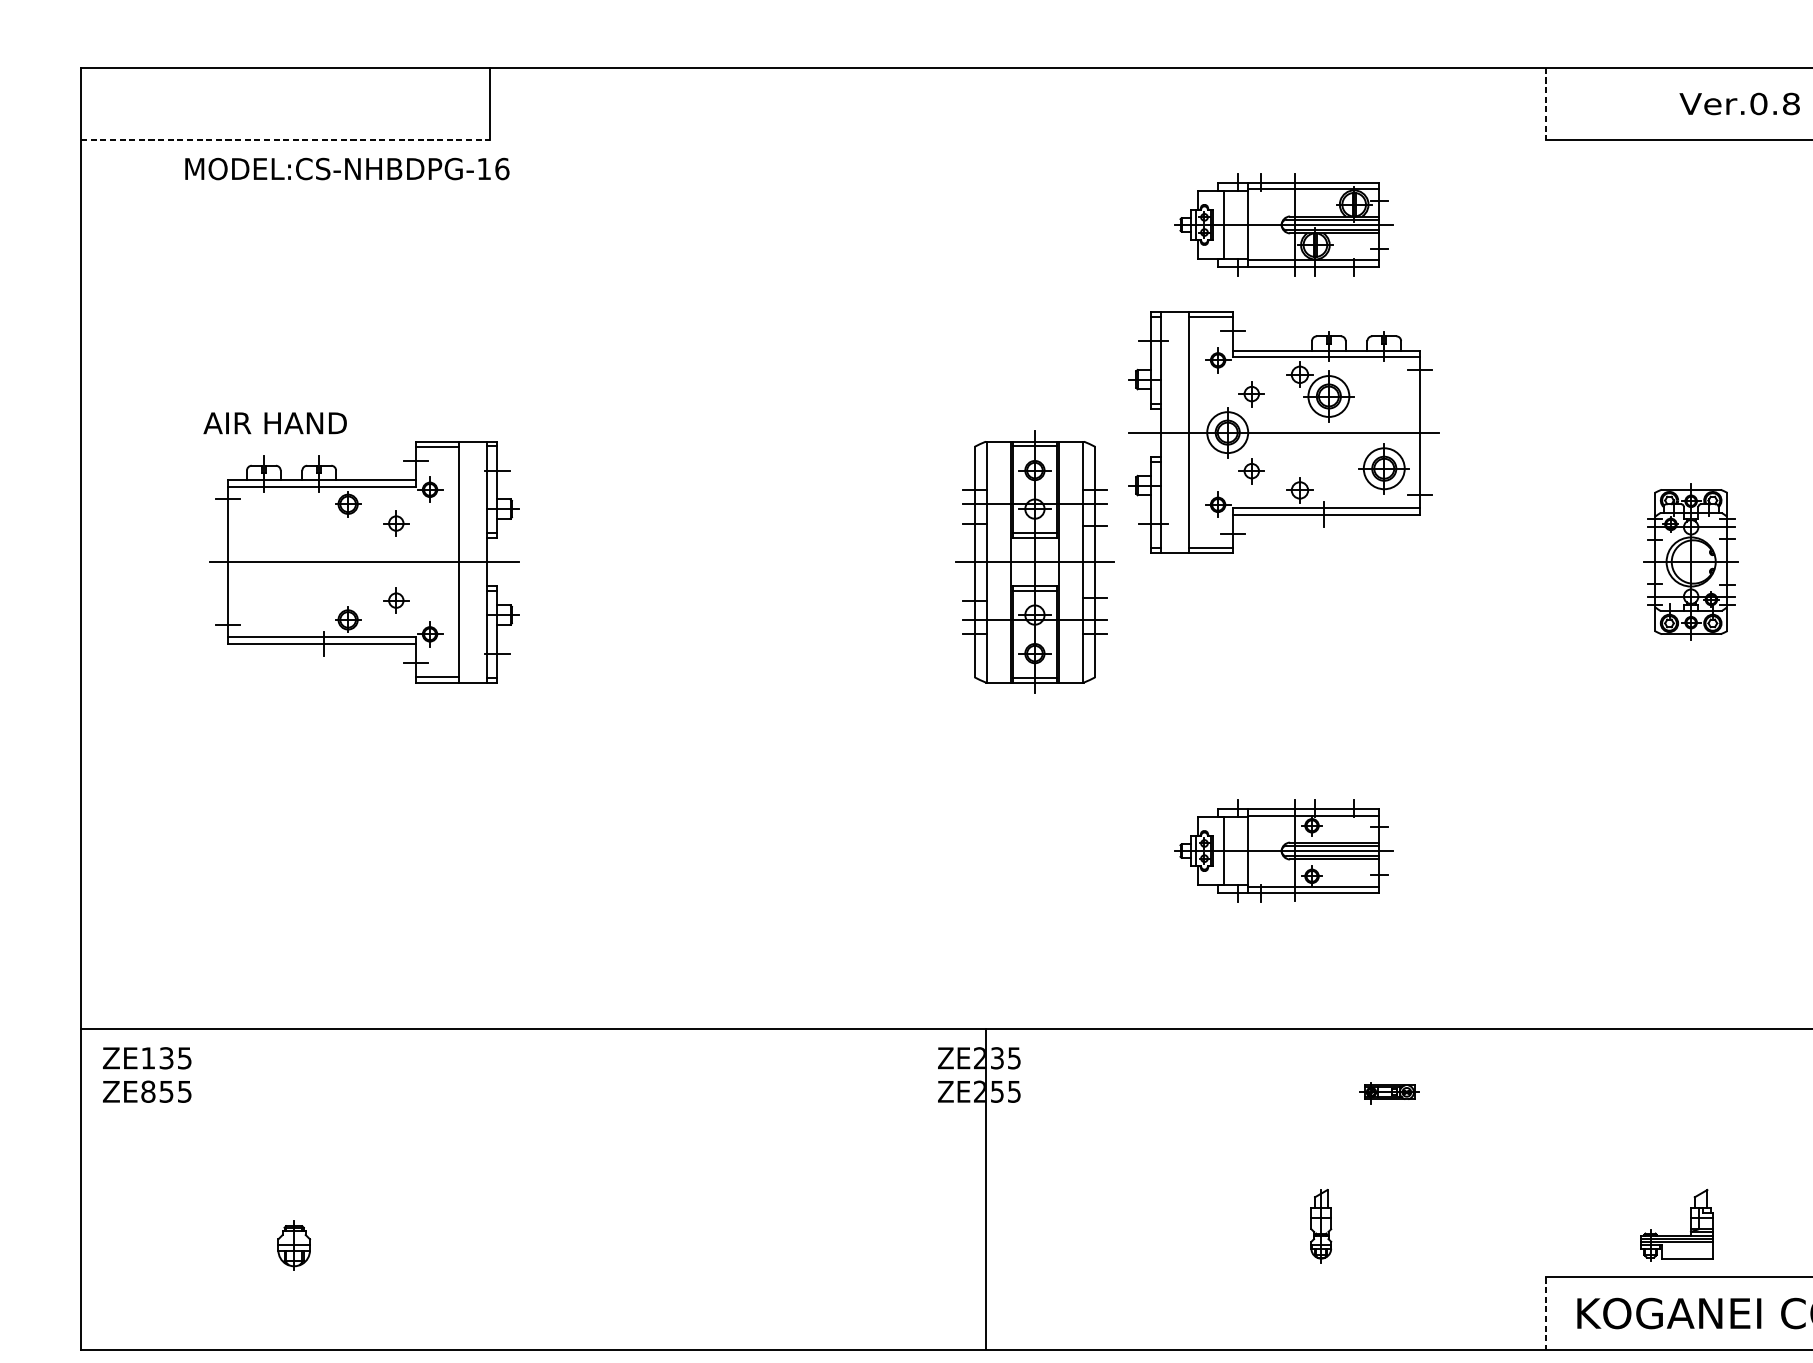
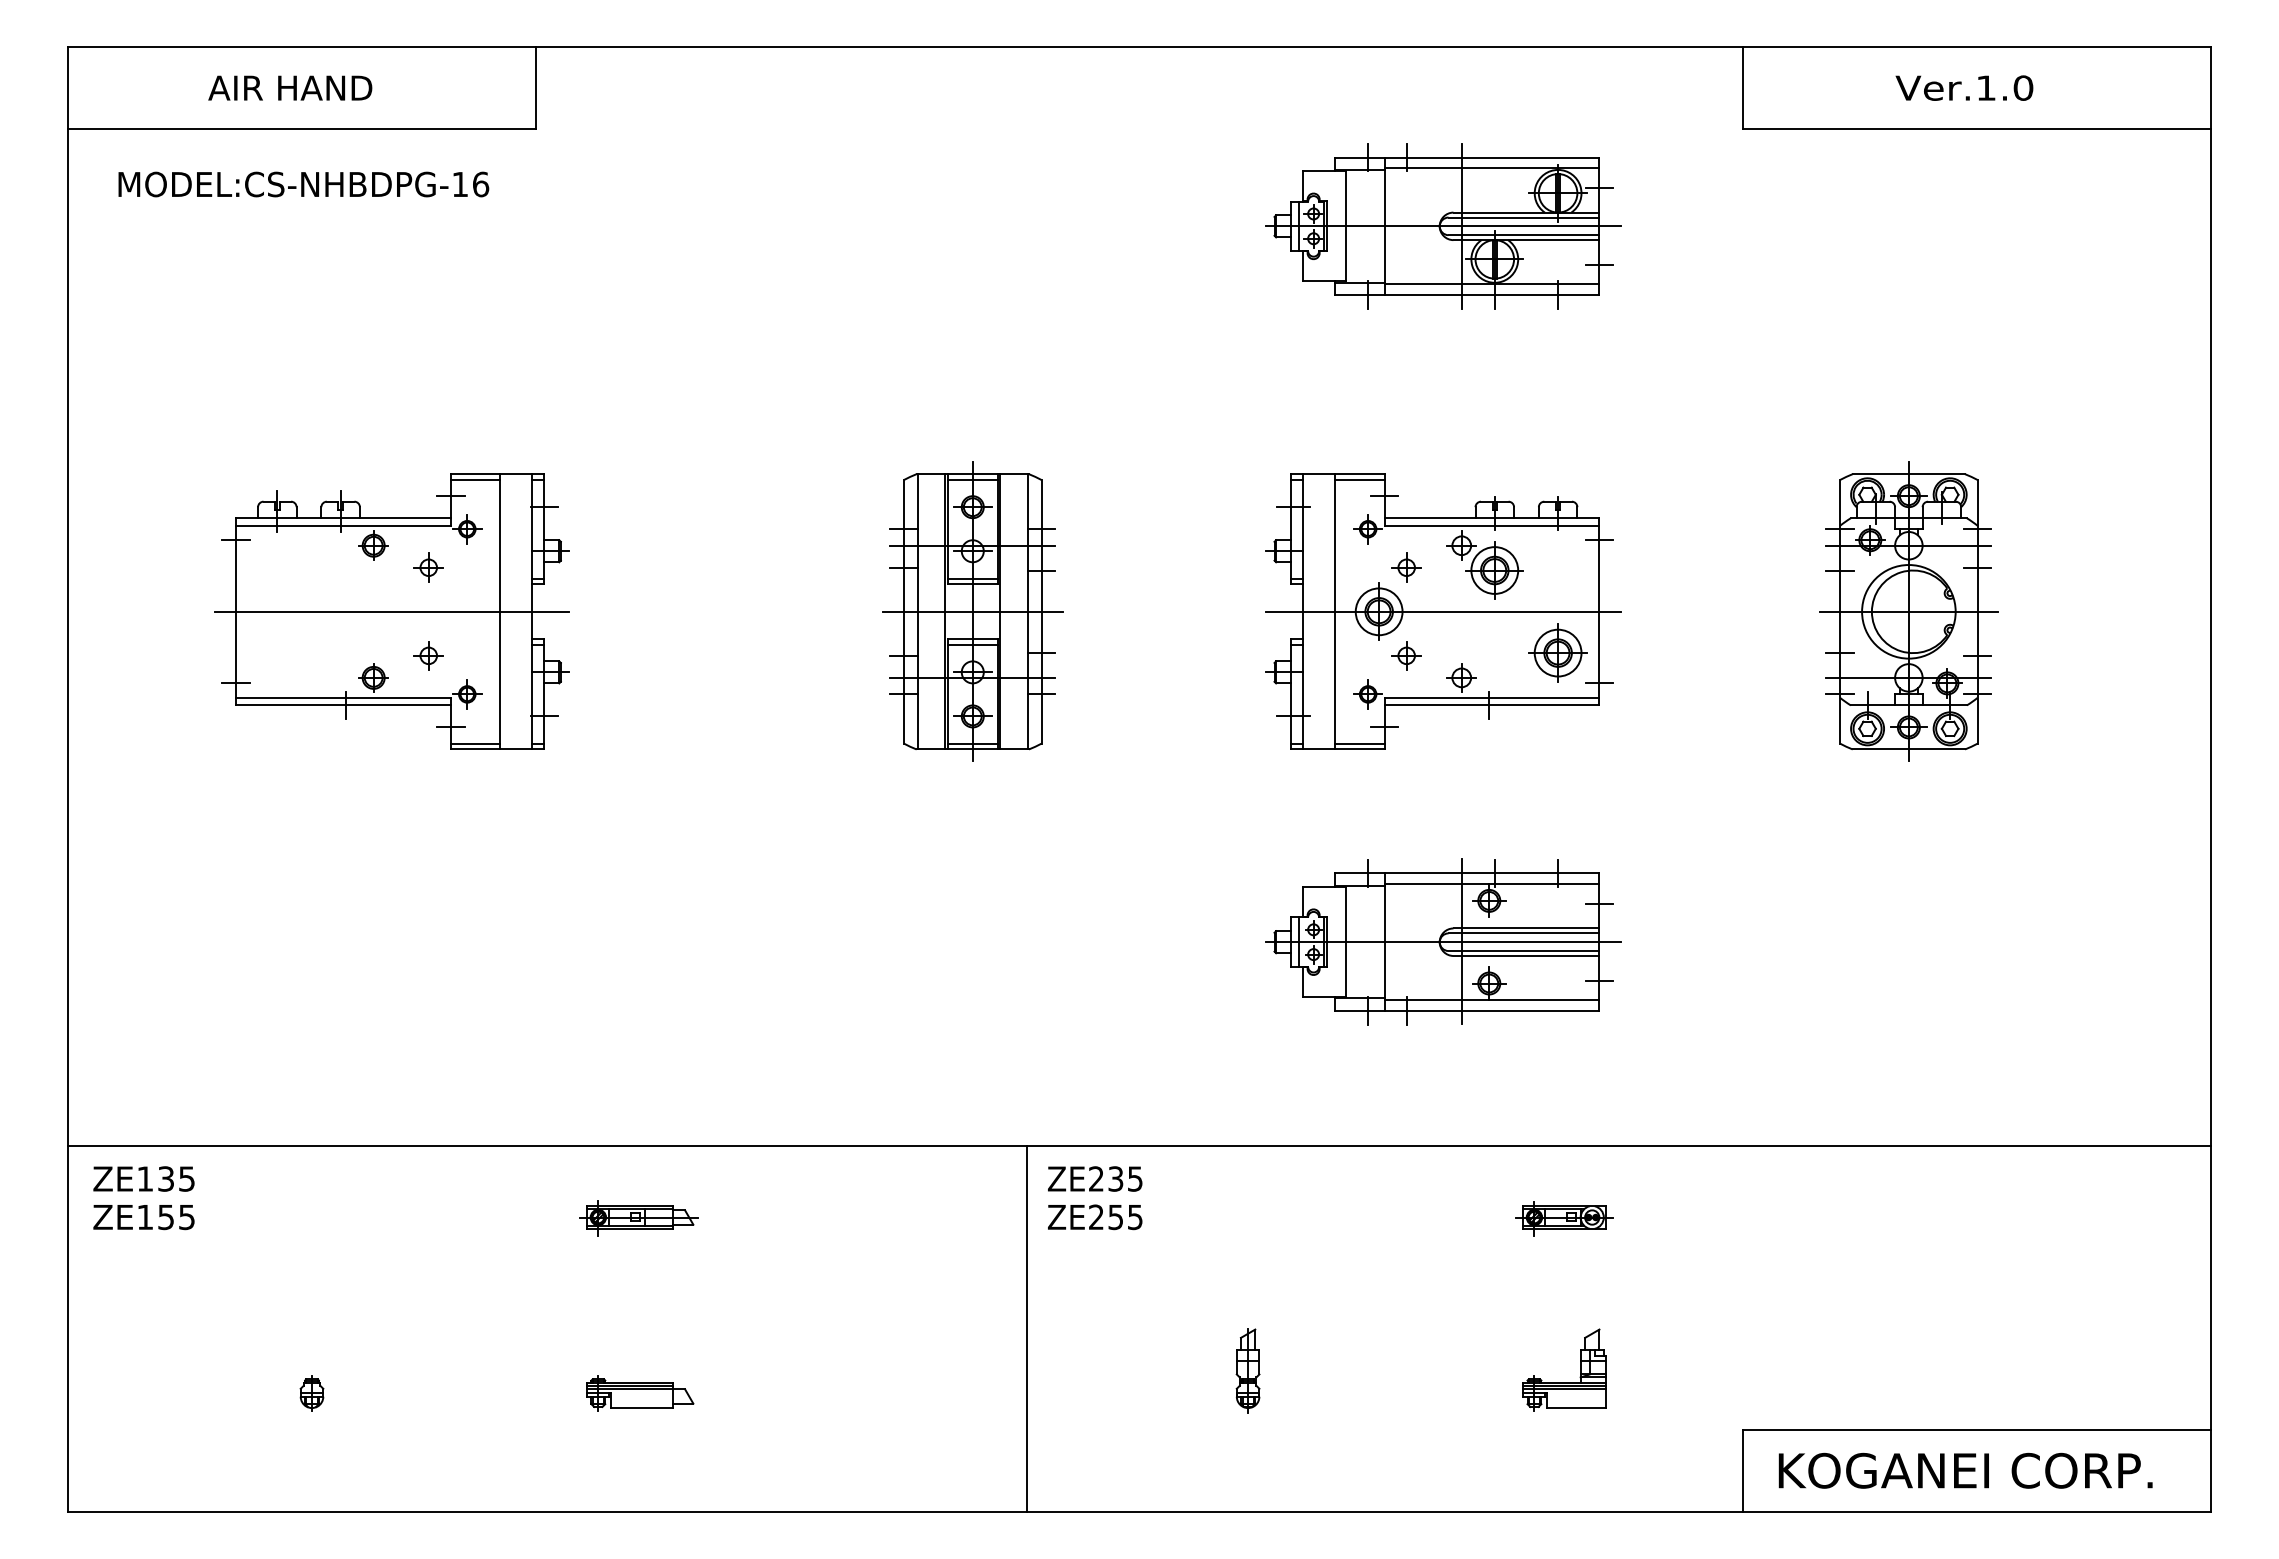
text: (1774, 103) -> (2004, 87), Ver.0.8 -> Ver.1.0
line: (1545, 104) -> (1742, 88), dashed -> solid
line: (285, 140) -> (302, 129), dashed -> solid
text: (347, 169) -> (303, 184), moved
part: (1284, 225) -> (1443, 226), size x1.43
text: (275, 422) -> (290, 87), moved
part: (1284, 432) -> (1443, 611), moved
part: (1034, 561) -> (972, 611), moved
part: (1690, 561) -> (1908, 611), size x1.67
part: (1284, 850) -> (1443, 941), size x1.43
text: (148, 1091) -> (145, 1217), ZE855 -> ZE155
part: (579, 1092) -> (638, 1218), added
part: (1389, 1092) -> (1564, 1218), size x1.43
line: (985, 1189) -> (1026, 1328), moved
part: (1320, 1225) -> (1247, 1370), moved
part: (1676, 1236) -> (1564, 1382), moved
part: (293, 1245) -> (311, 1393), size x0.62
part: (581, 1245) -> (640, 1393), added
line: (1545, 1314) -> (1742, 1471), dashed -> solid

